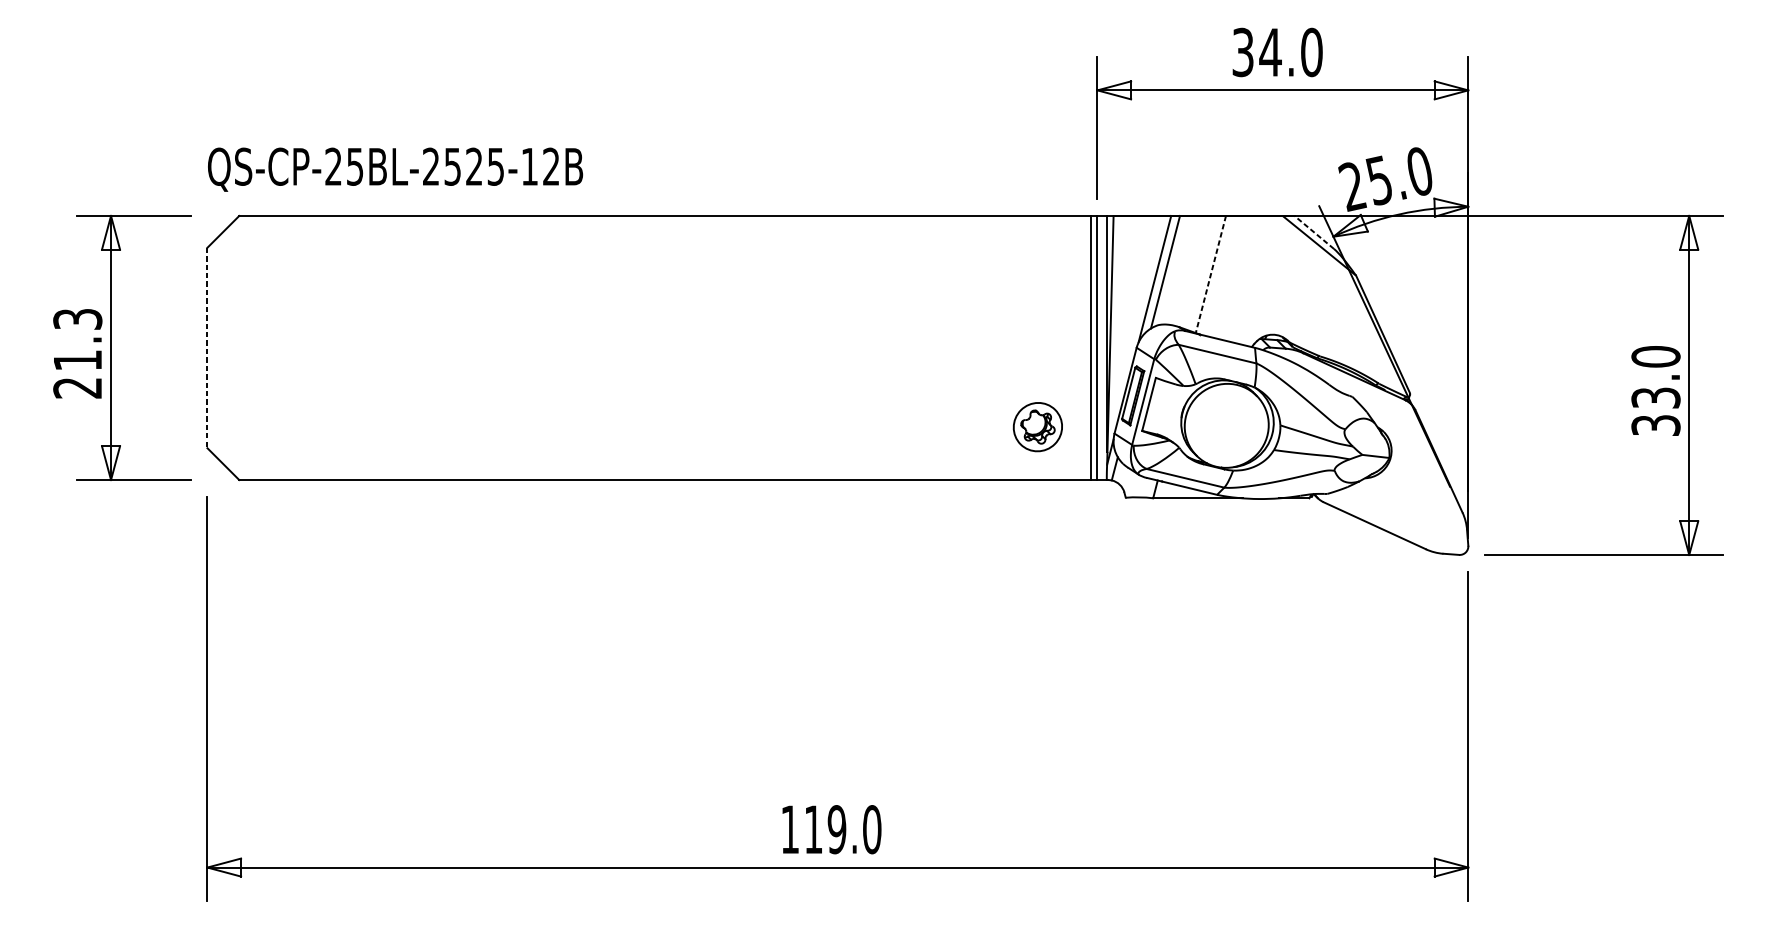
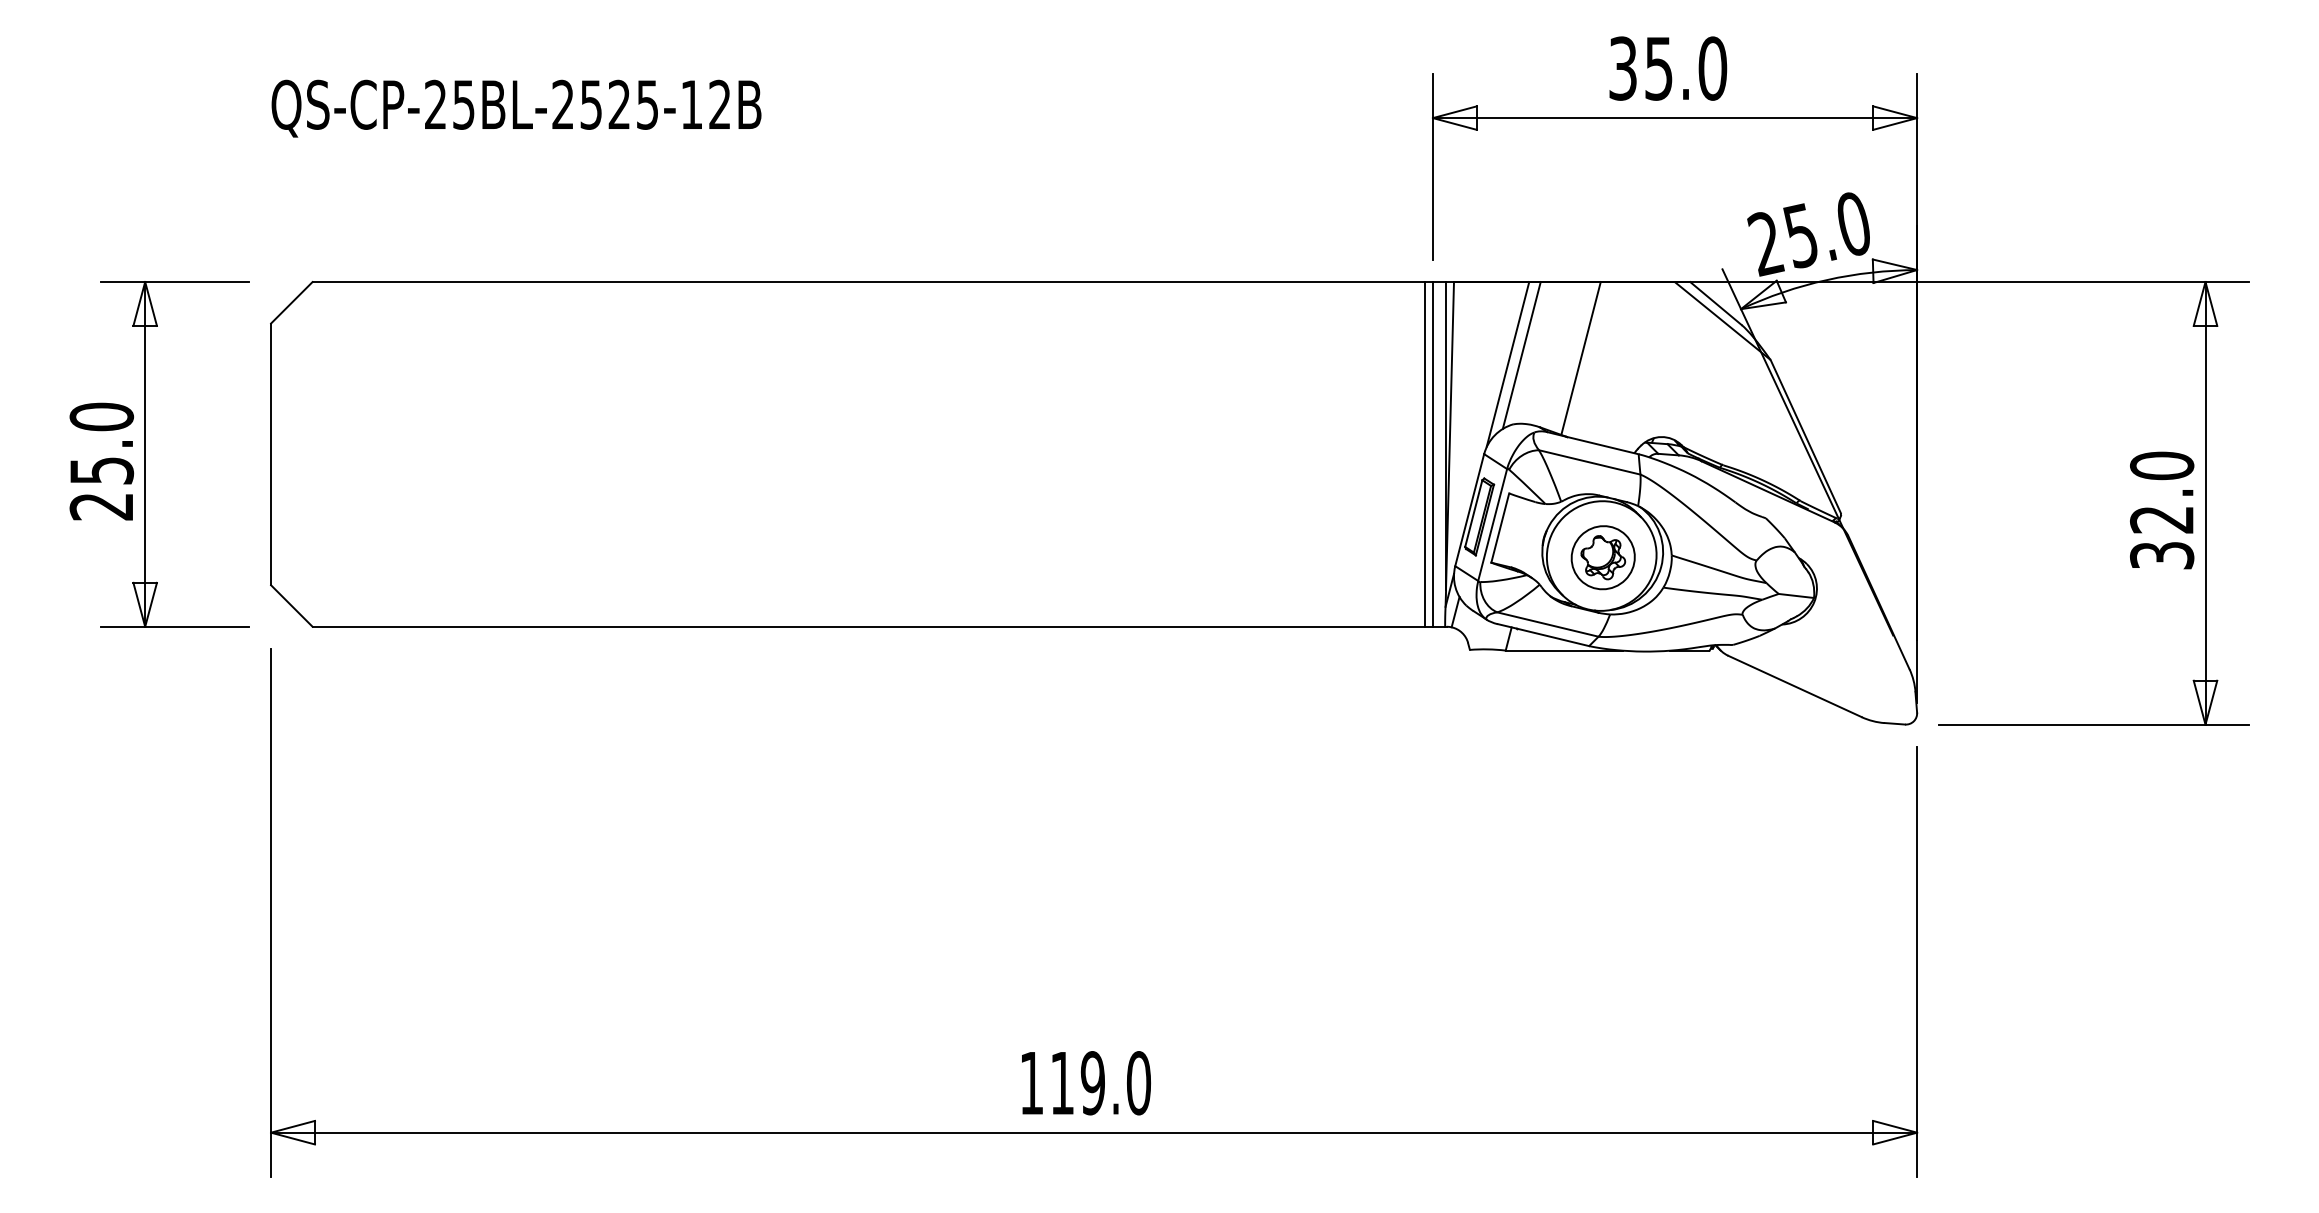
text: (1270, 52) -> (1658, 68), 34.0 -> 35.0
text: (395, 169) -> (516, 108), moved
line: (1313, 232) -> (1715, 303), dashed -> solid
line: (1211, 274) -> (1581, 358), dashed -> solid
text: (77, 339) -> (101, 443), 21.3 -> 25.0
line: (207, 348) -> (271, 454), dashed -> solid
text: (1656, 397) -> (2162, 519), 33.0 -> 32.0
part: (1037, 426) -> (1602, 557), moved

